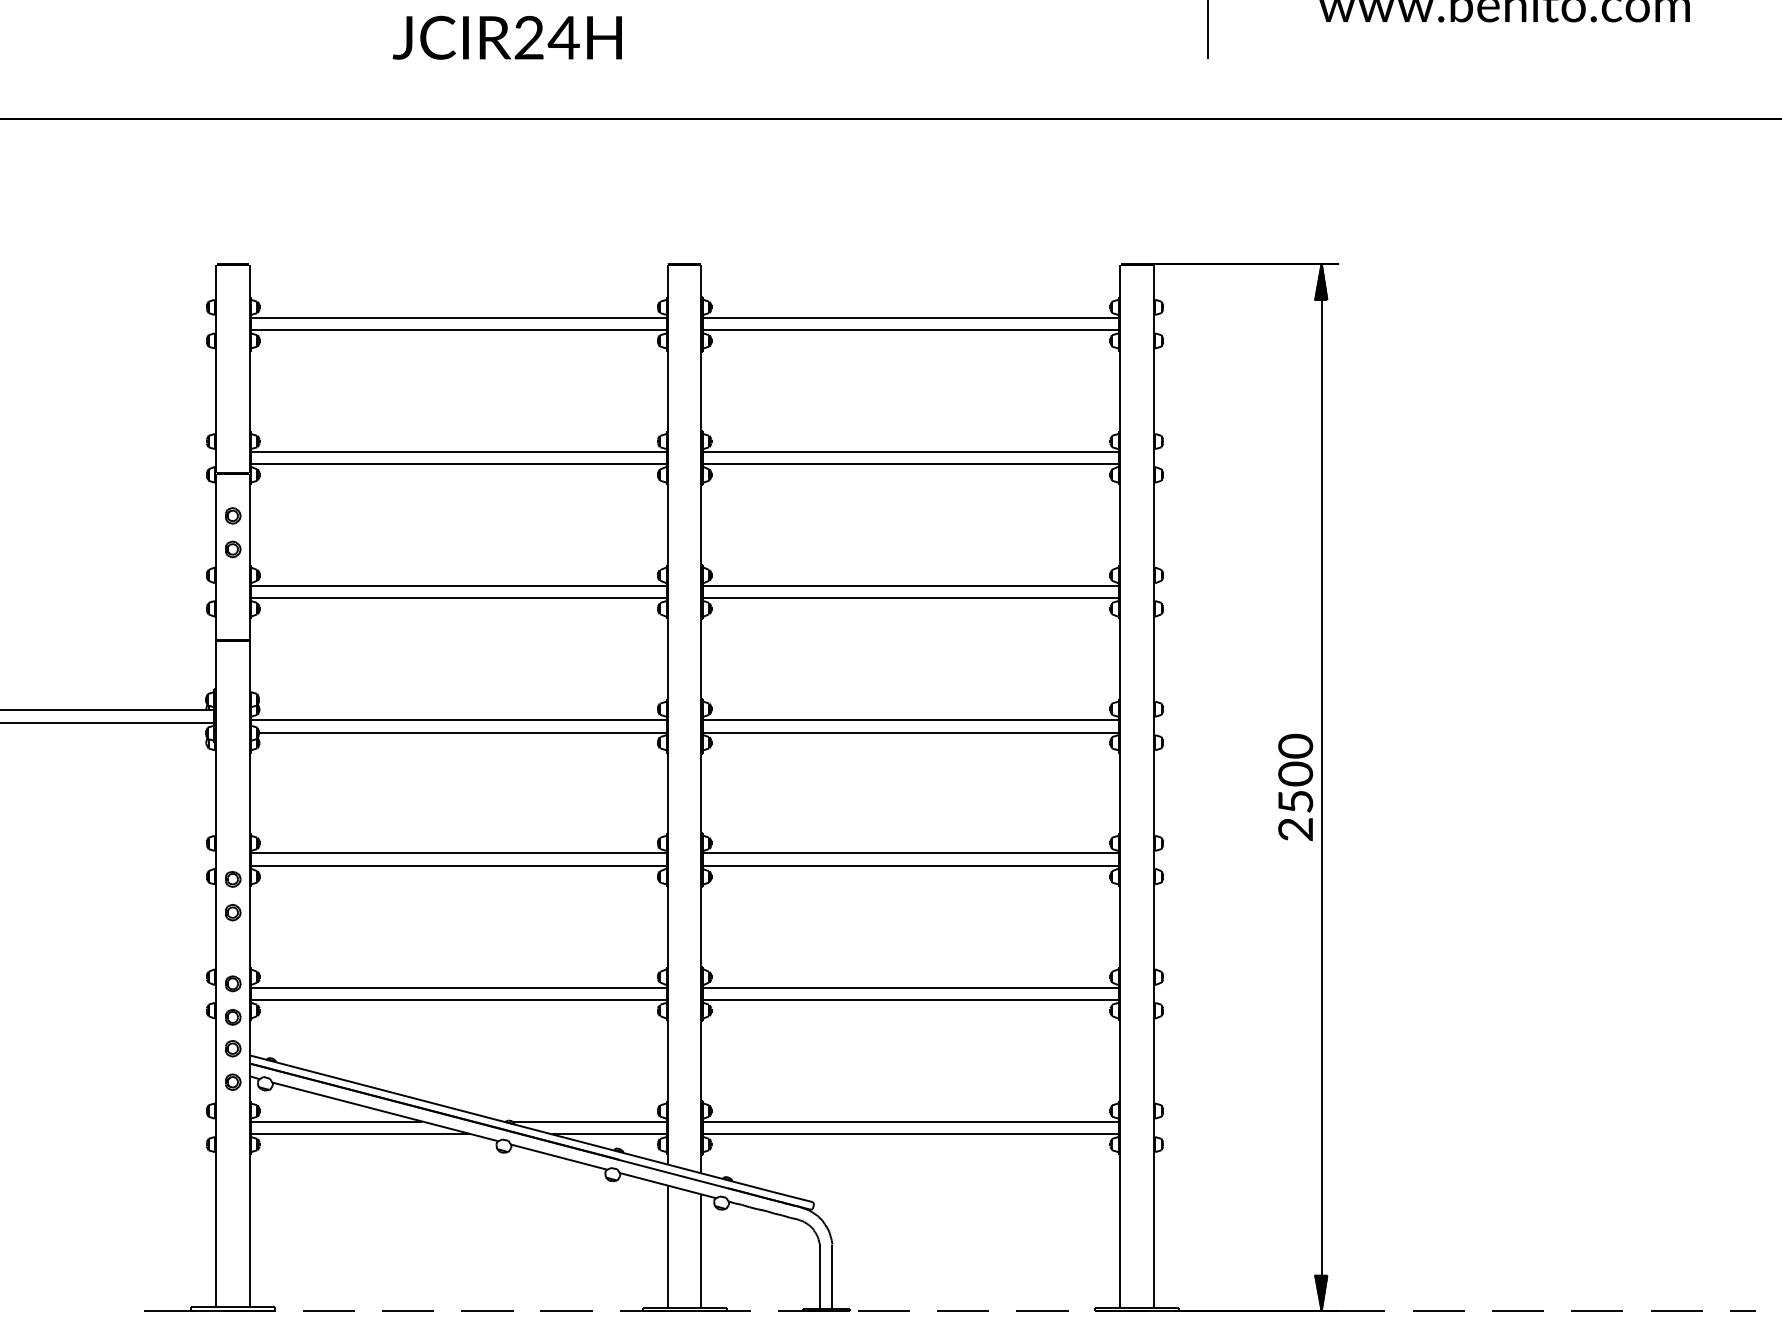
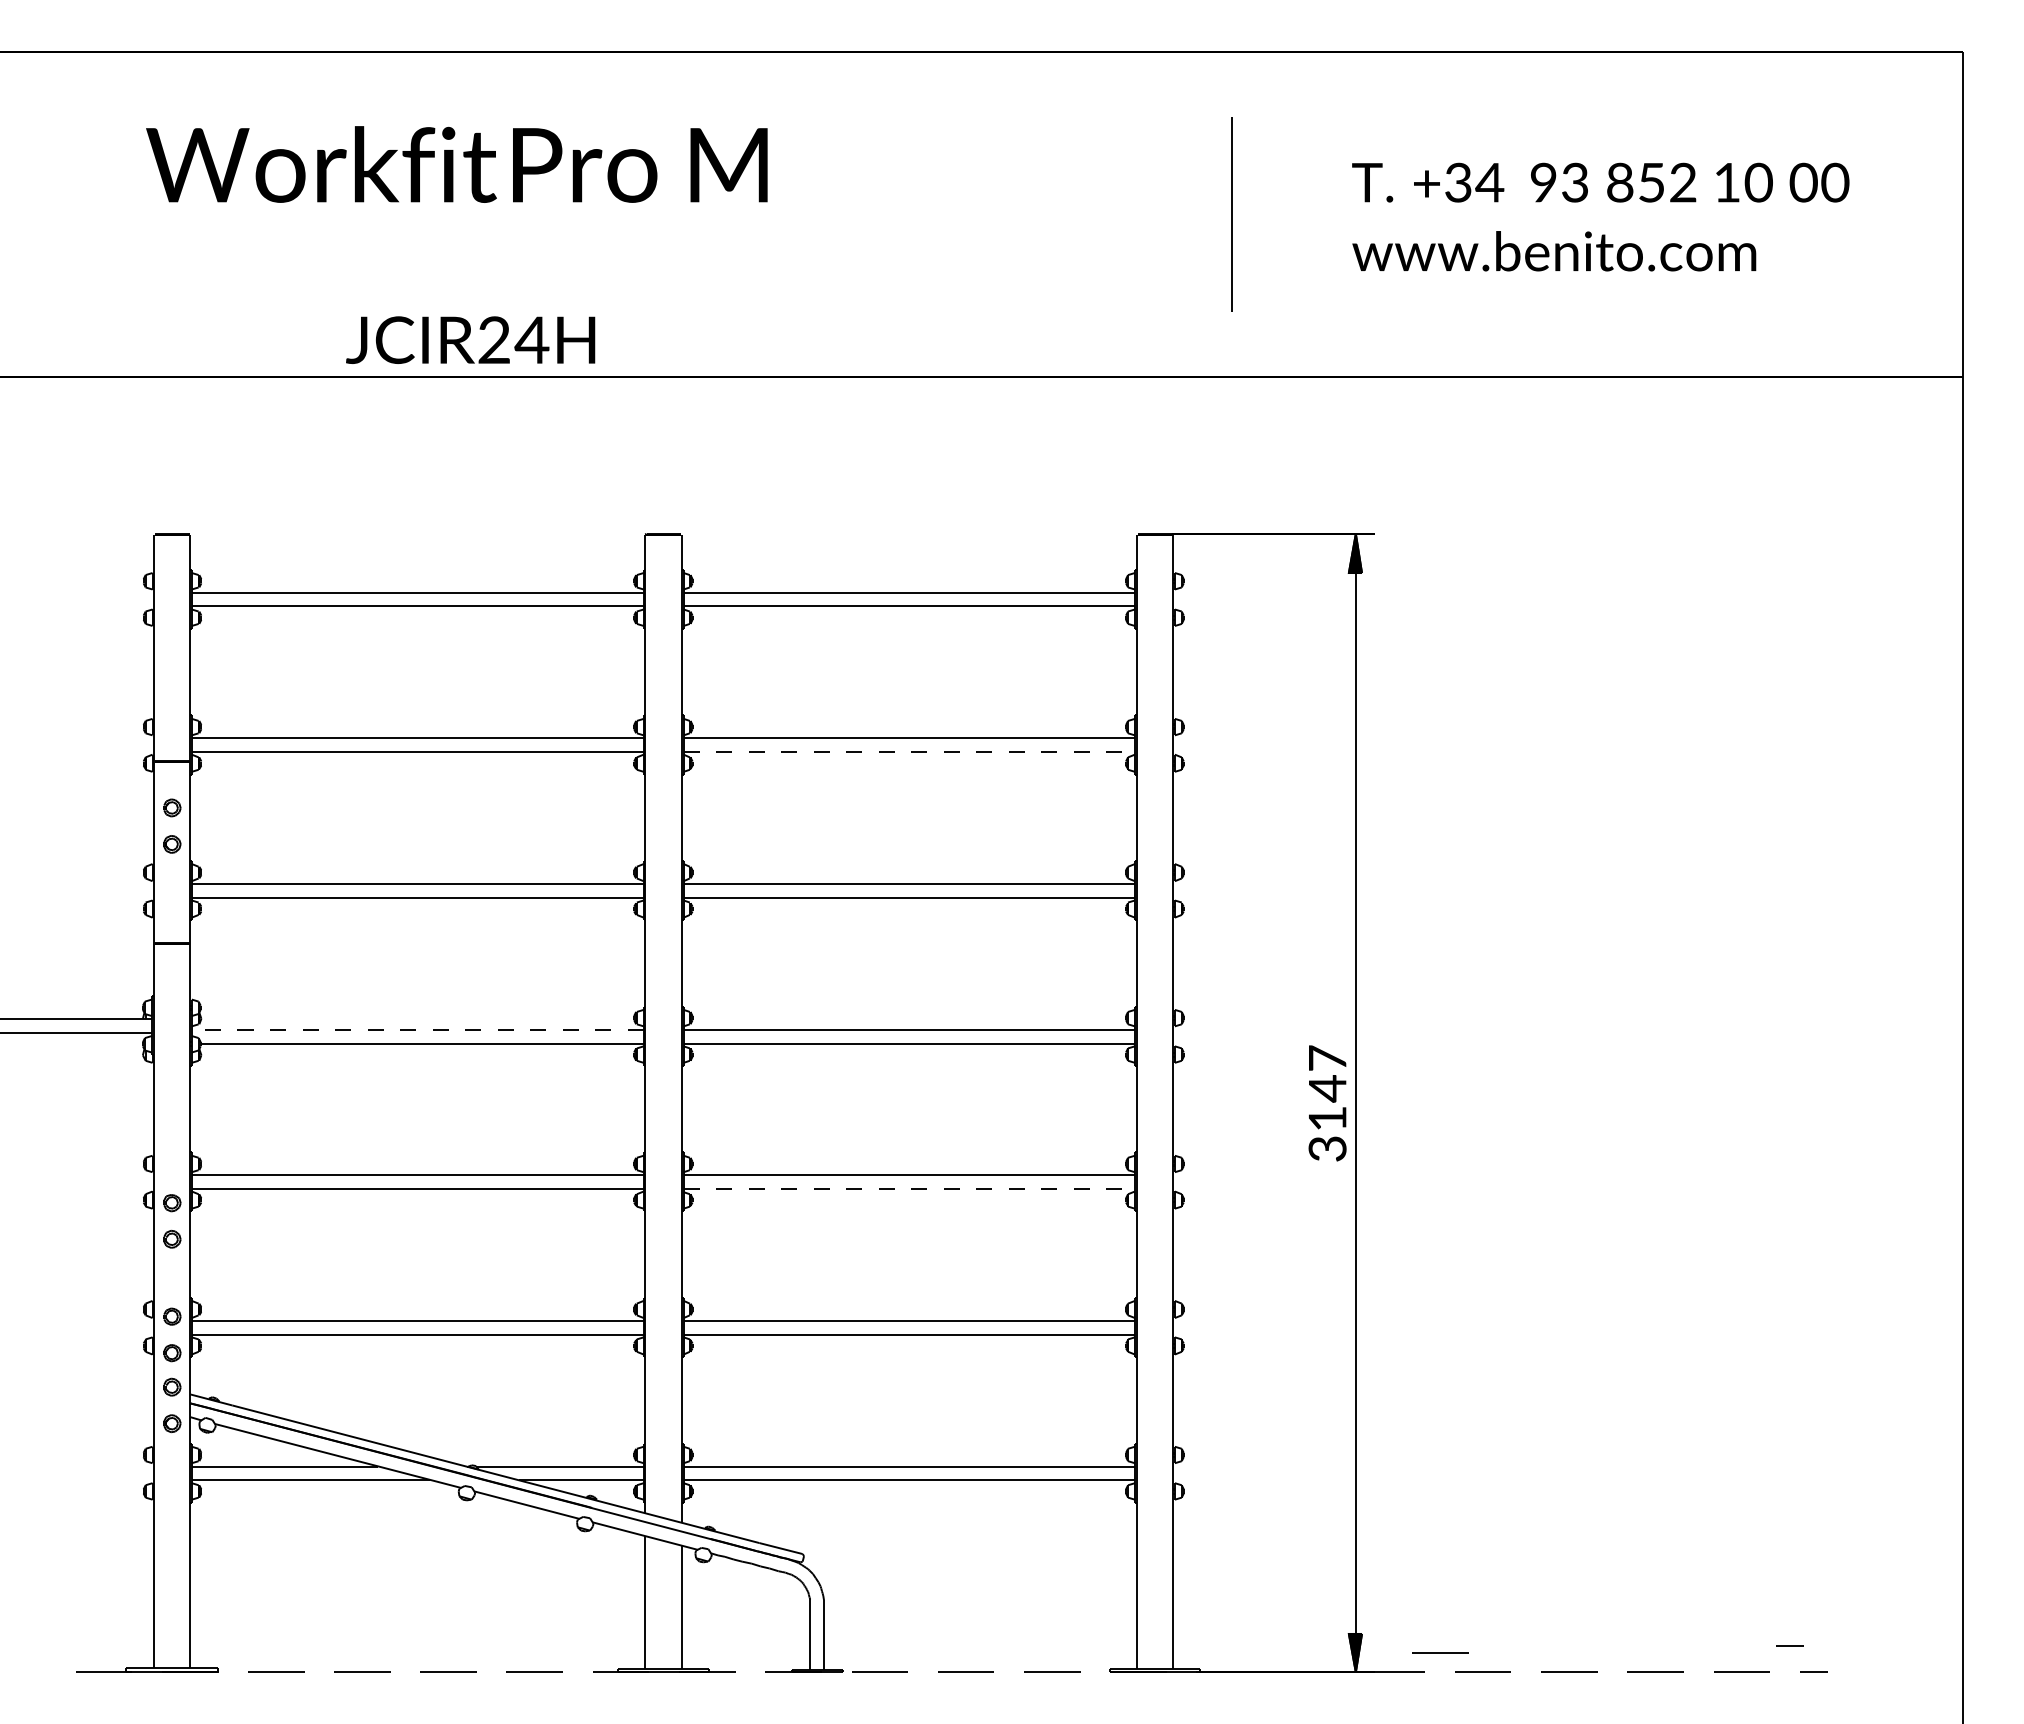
text: (507, 37) -> (470, 339), moved
line: (911, 463) -> (909, 751), solid -> dashed
line: (458, 719) -> (417, 1029), solid -> dashed
text: (1295, 787) -> (1327, 1103), 2500 -> 3147
line: (911, 865) -> (909, 1188), solid -> dashed
line: (1720, 1286) -> (1789, 1645), added
line: (1399, 1292) -> (1440, 1652), added

